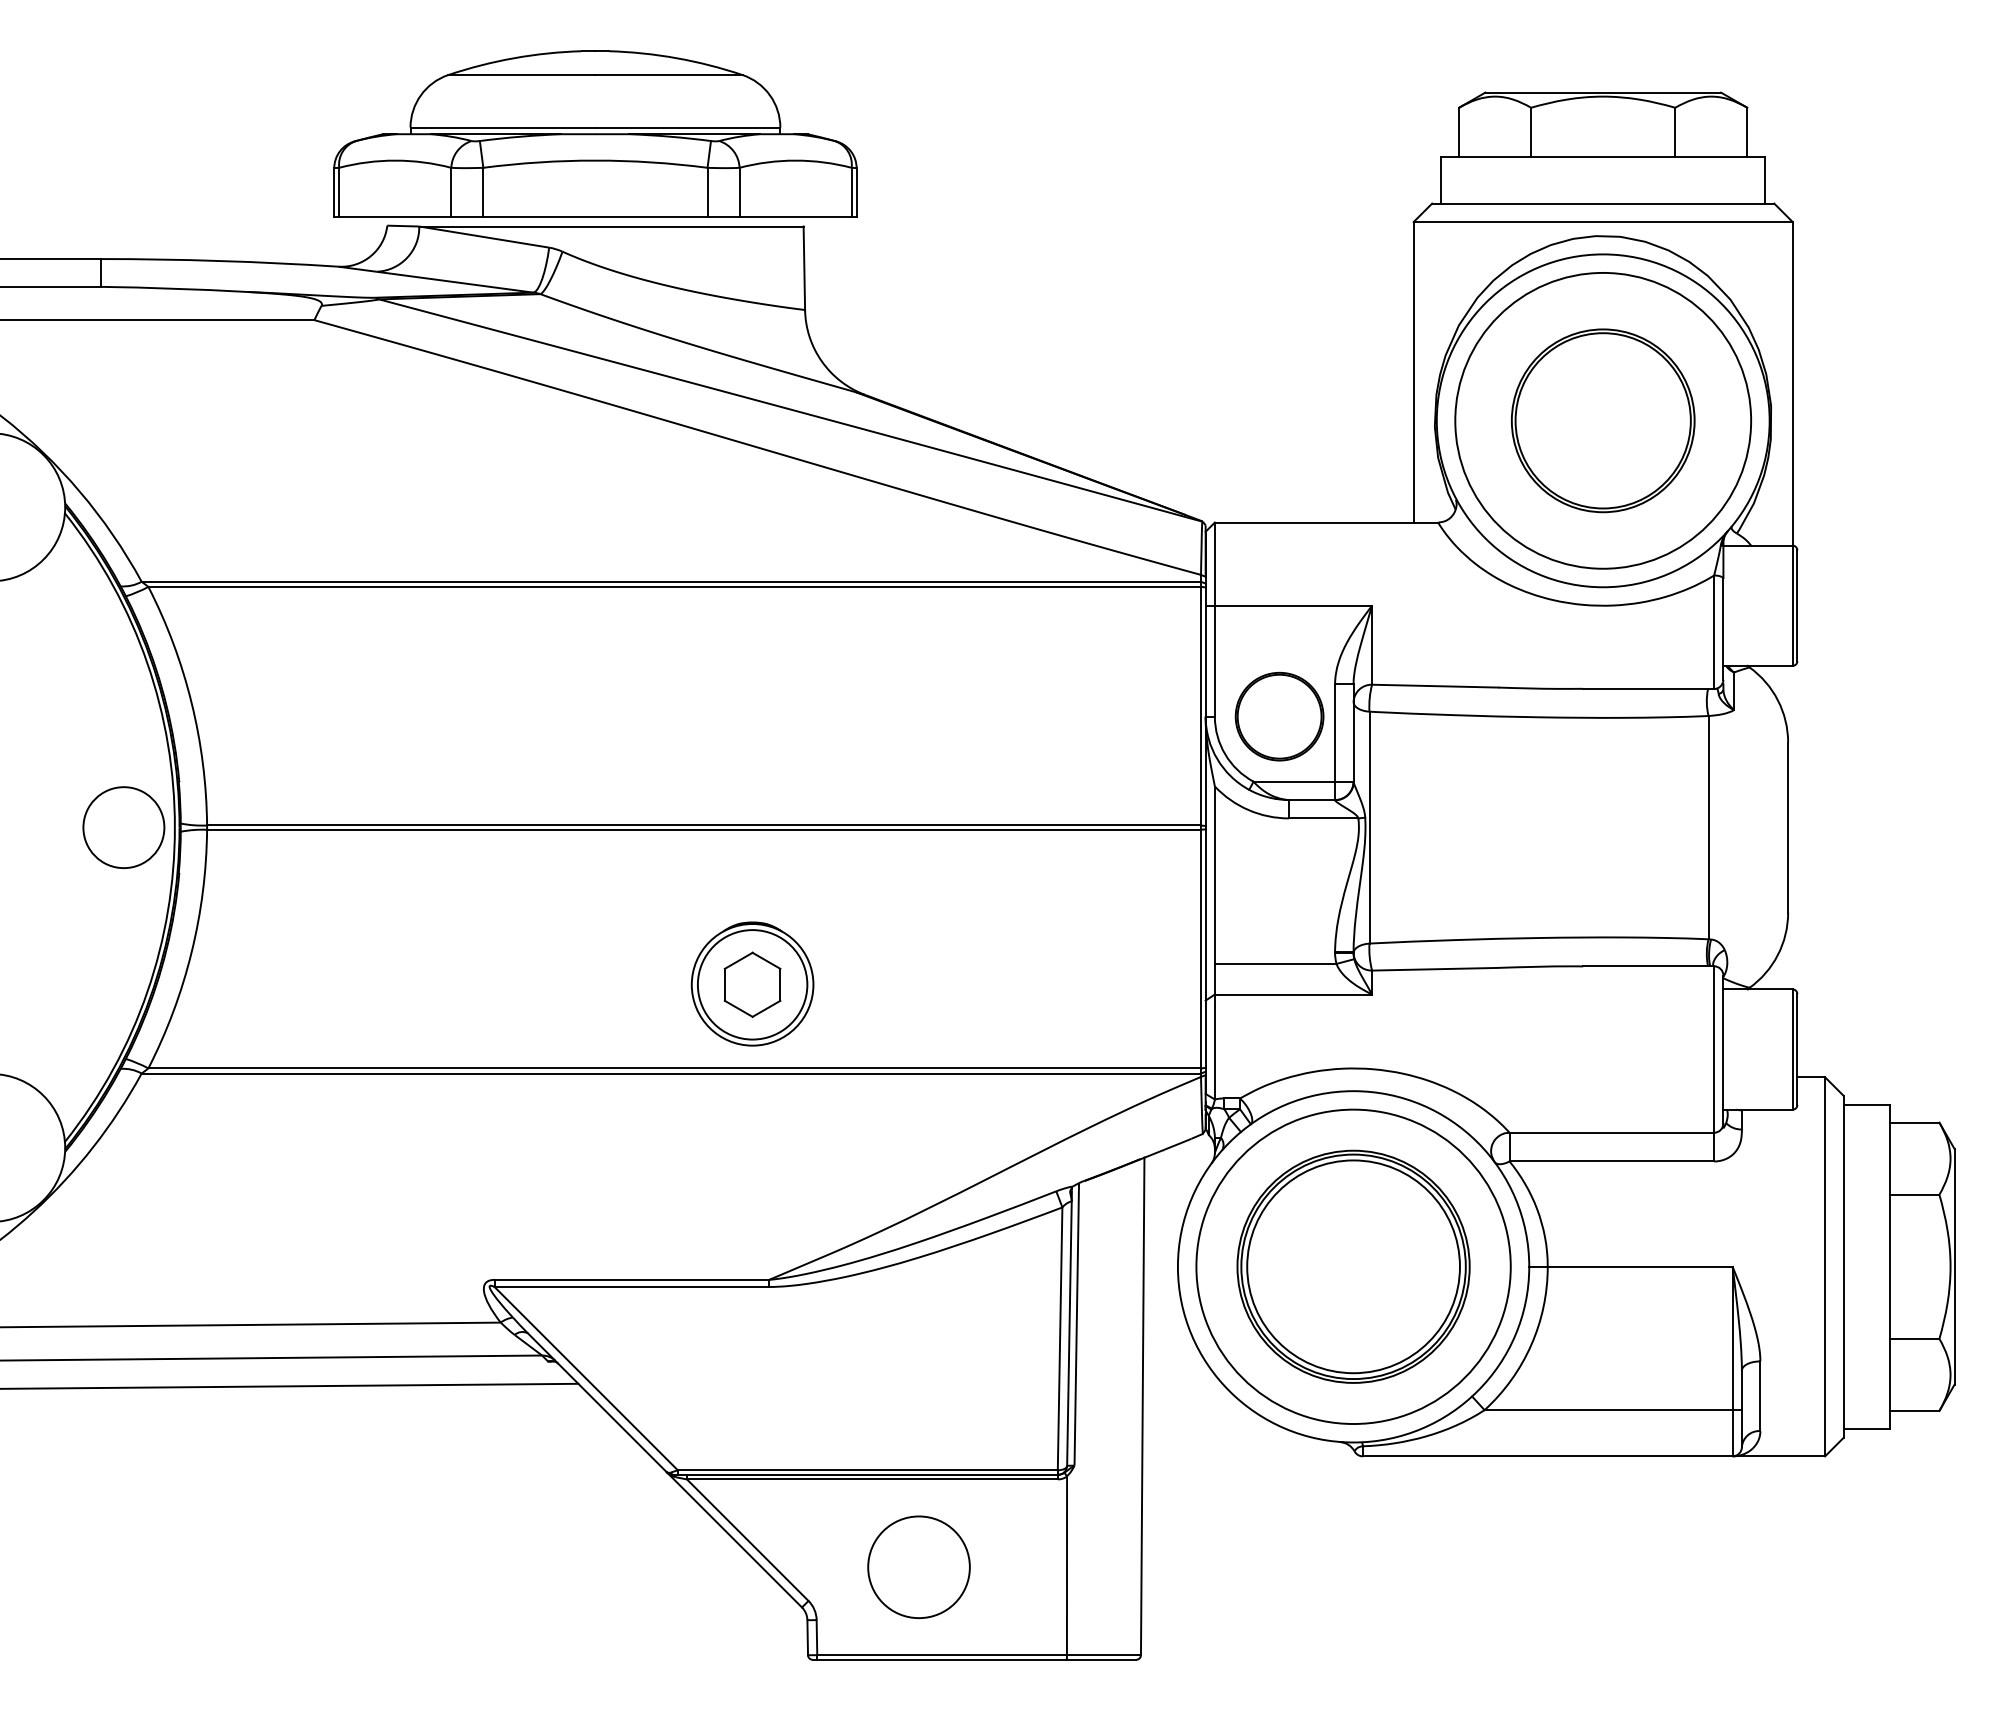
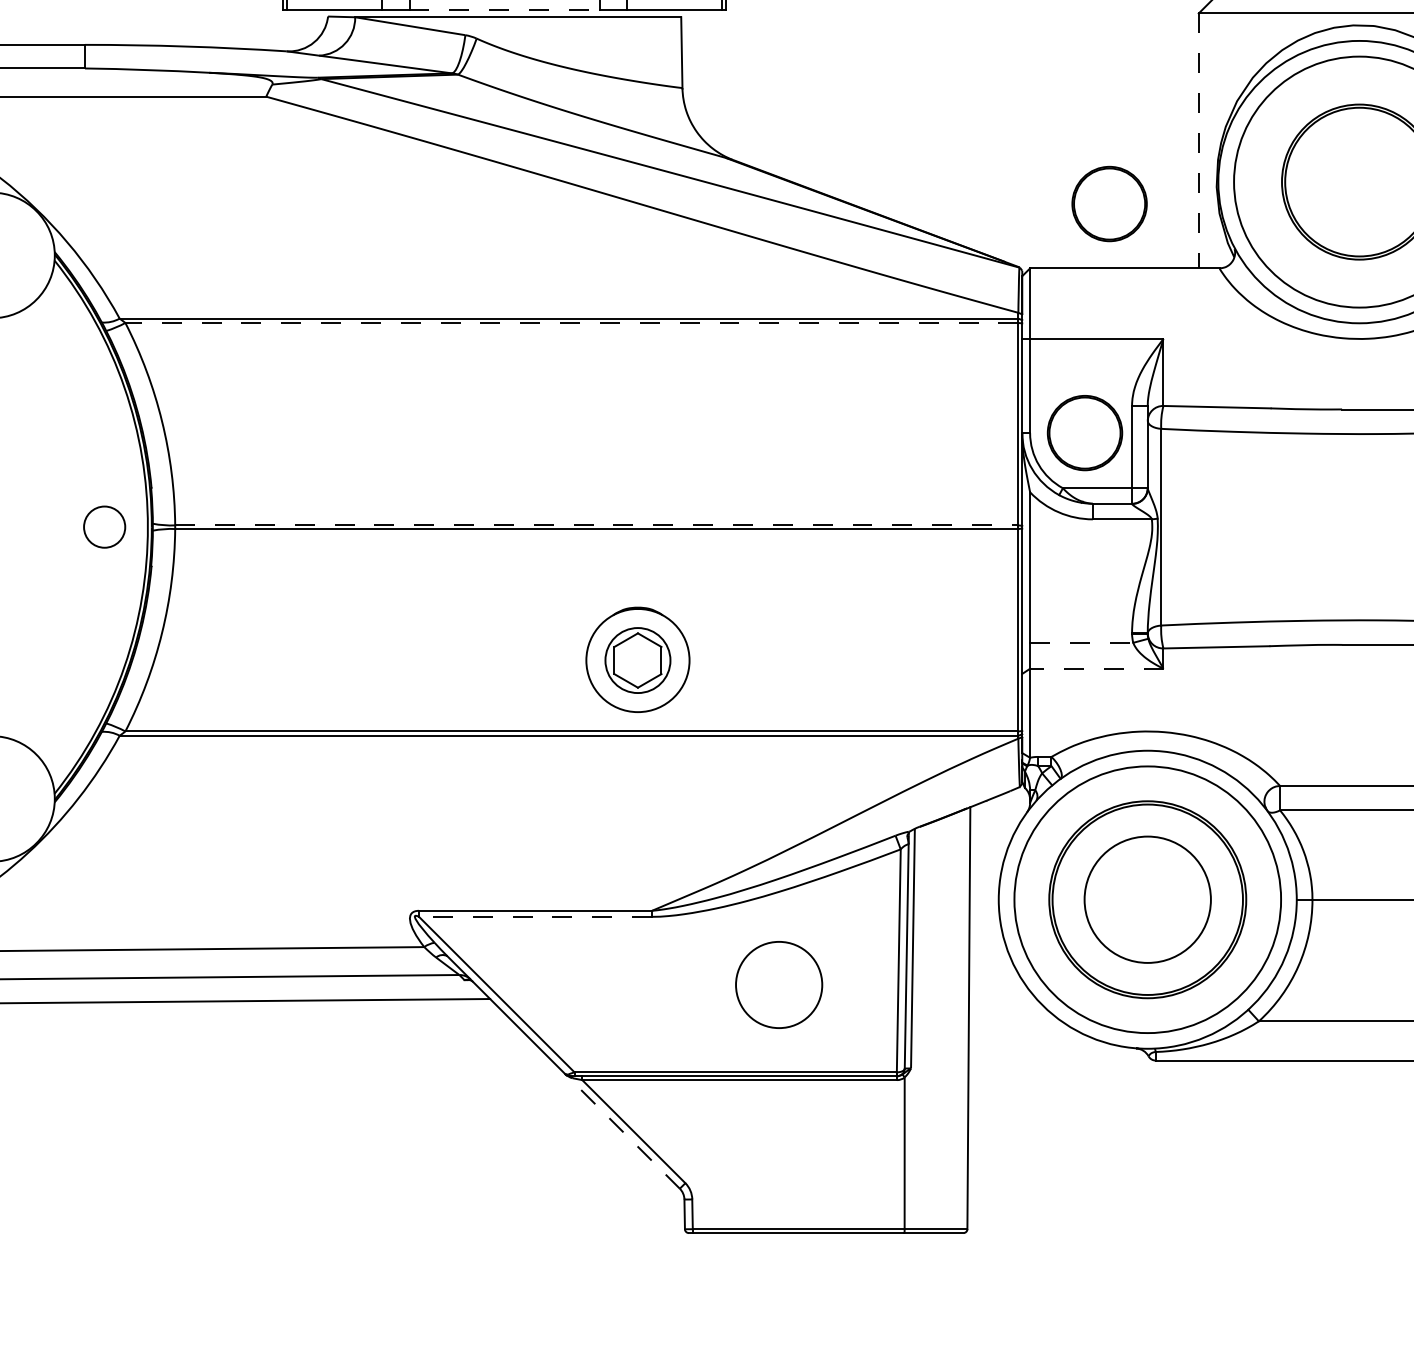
line: (595, 217) -> (504, 9), solid -> dashed
line: (1413, 372) -> (1198, 141), solid -> dashed
part: (1308, 446) -> (1109, 203), added
line: (674, 586) -> (571, 322), solid -> dashed
line: (704, 825) -> (597, 525), solid -> dashed
circle: (123, 827) -> (104, 527), size x0.6
line: (1275, 963) -> (1081, 642), solid -> dashed
circle: (752, 984) -> (637, 660), size x0.7
line: (1293, 994) -> (1096, 668), solid -> dashed
circle: (1353, 1266) -> (1147, 899), size x0.7
line: (631, 1286) -> (535, 916), solid -> dashed
line: (734, 1539) -> (622, 1131), solid -> dashed
circle: (918, 1566) -> (778, 984), moved

